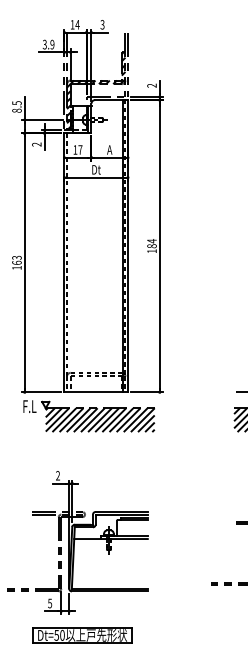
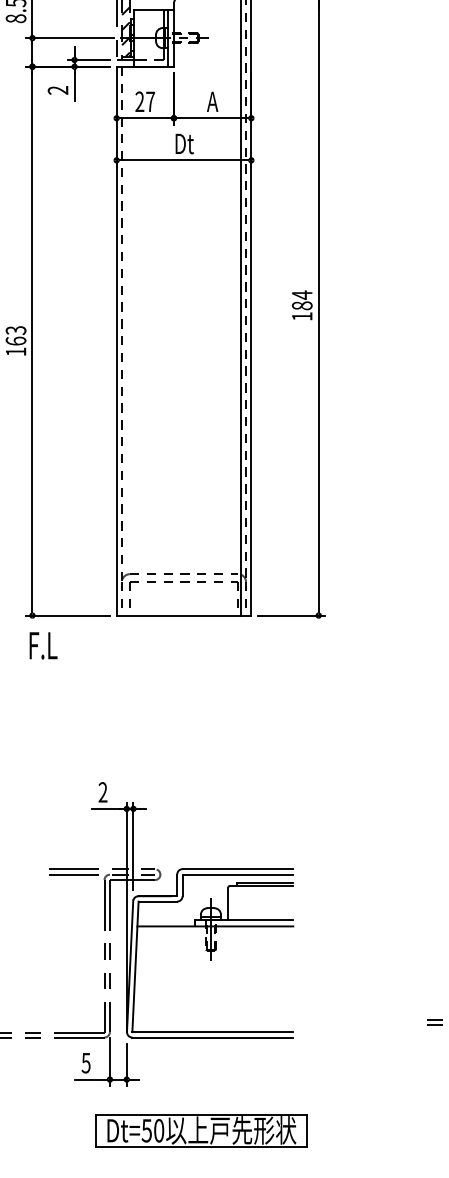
text: (75, 149) -> (140, 100), 17 -> 27
part: (98, 416) -> (188, 666), removed
part: (82, 635) -> (201, 1130), moved

